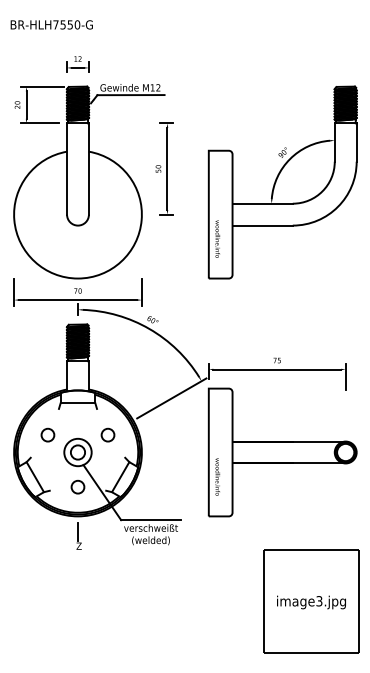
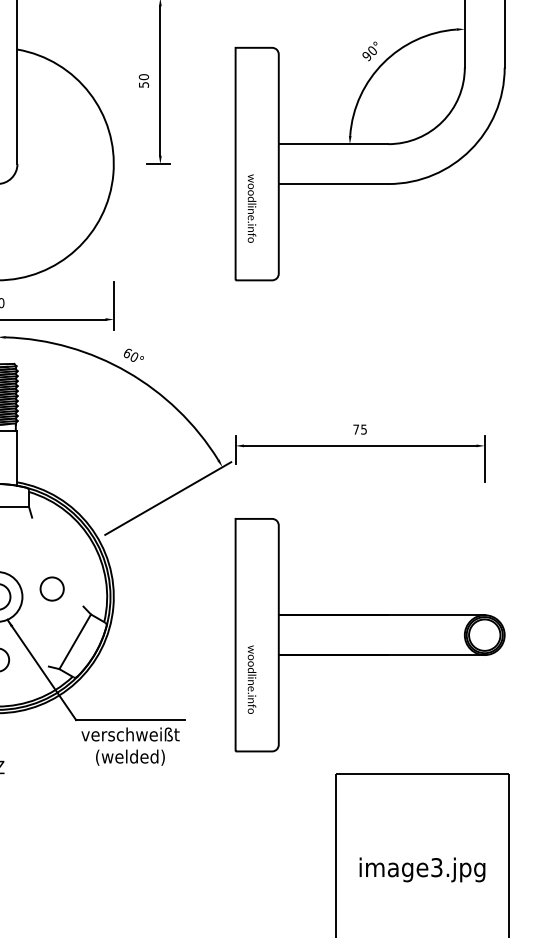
circle: (107, 434) -> (51, 587), moved
part: (282, 452) -> (369, 635), moved

